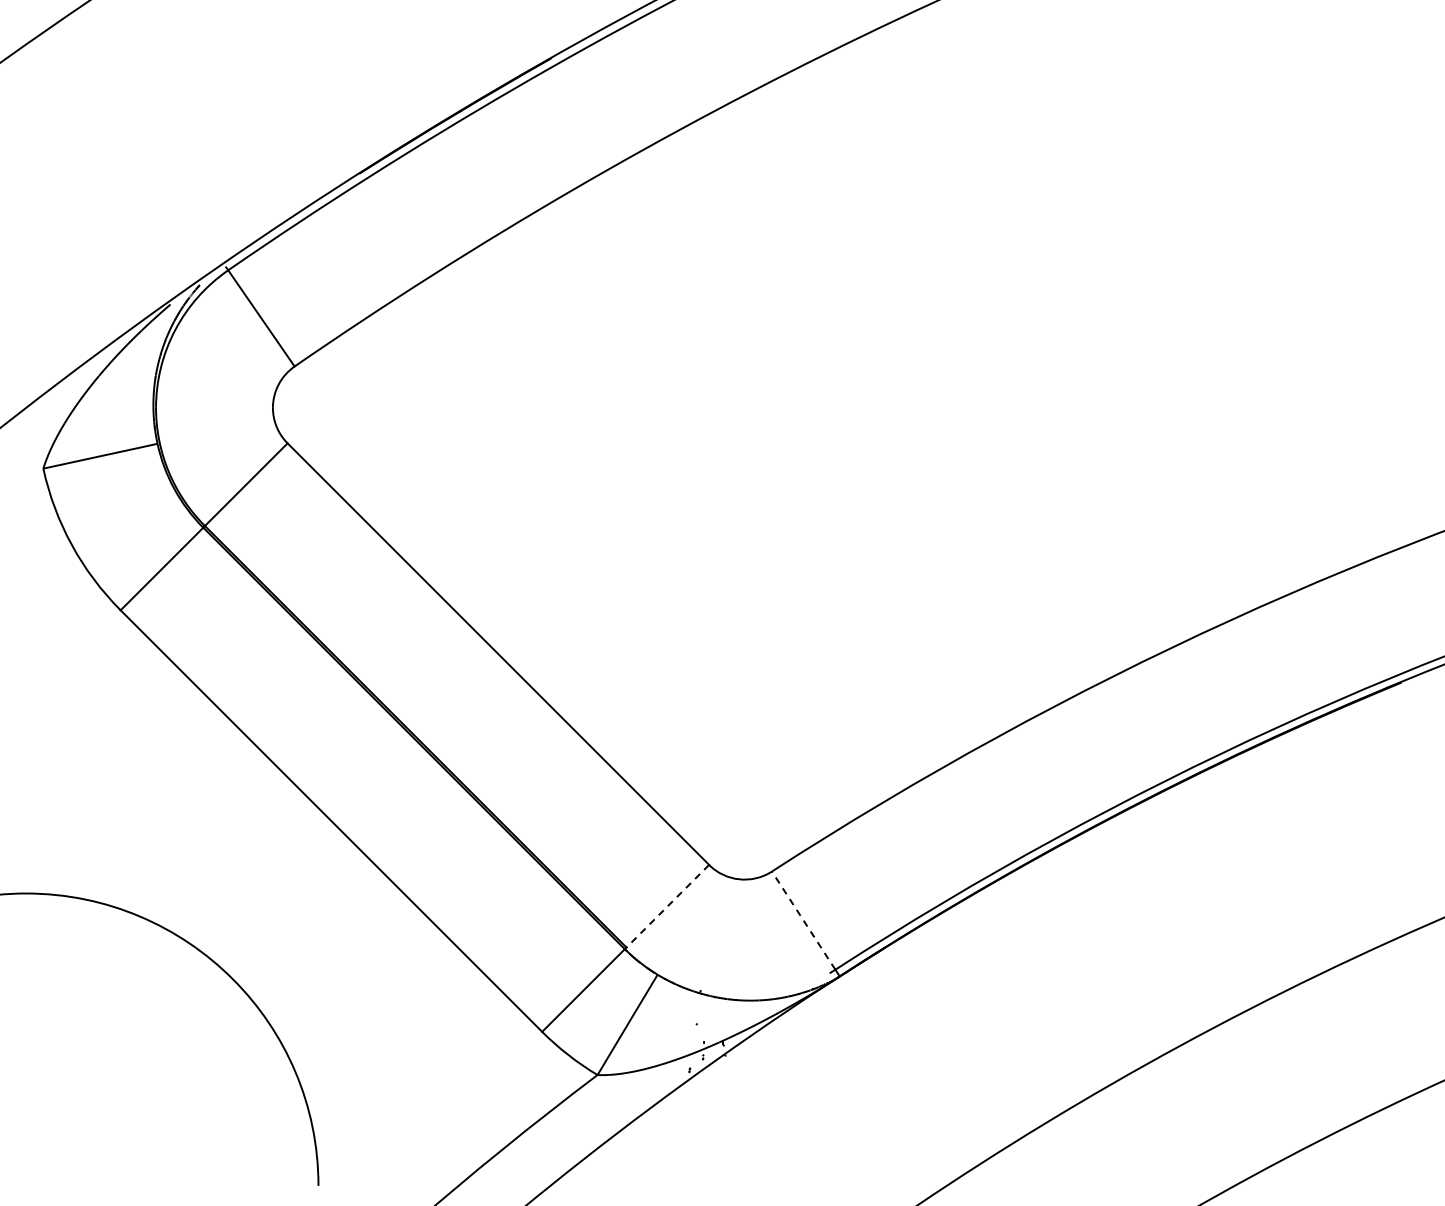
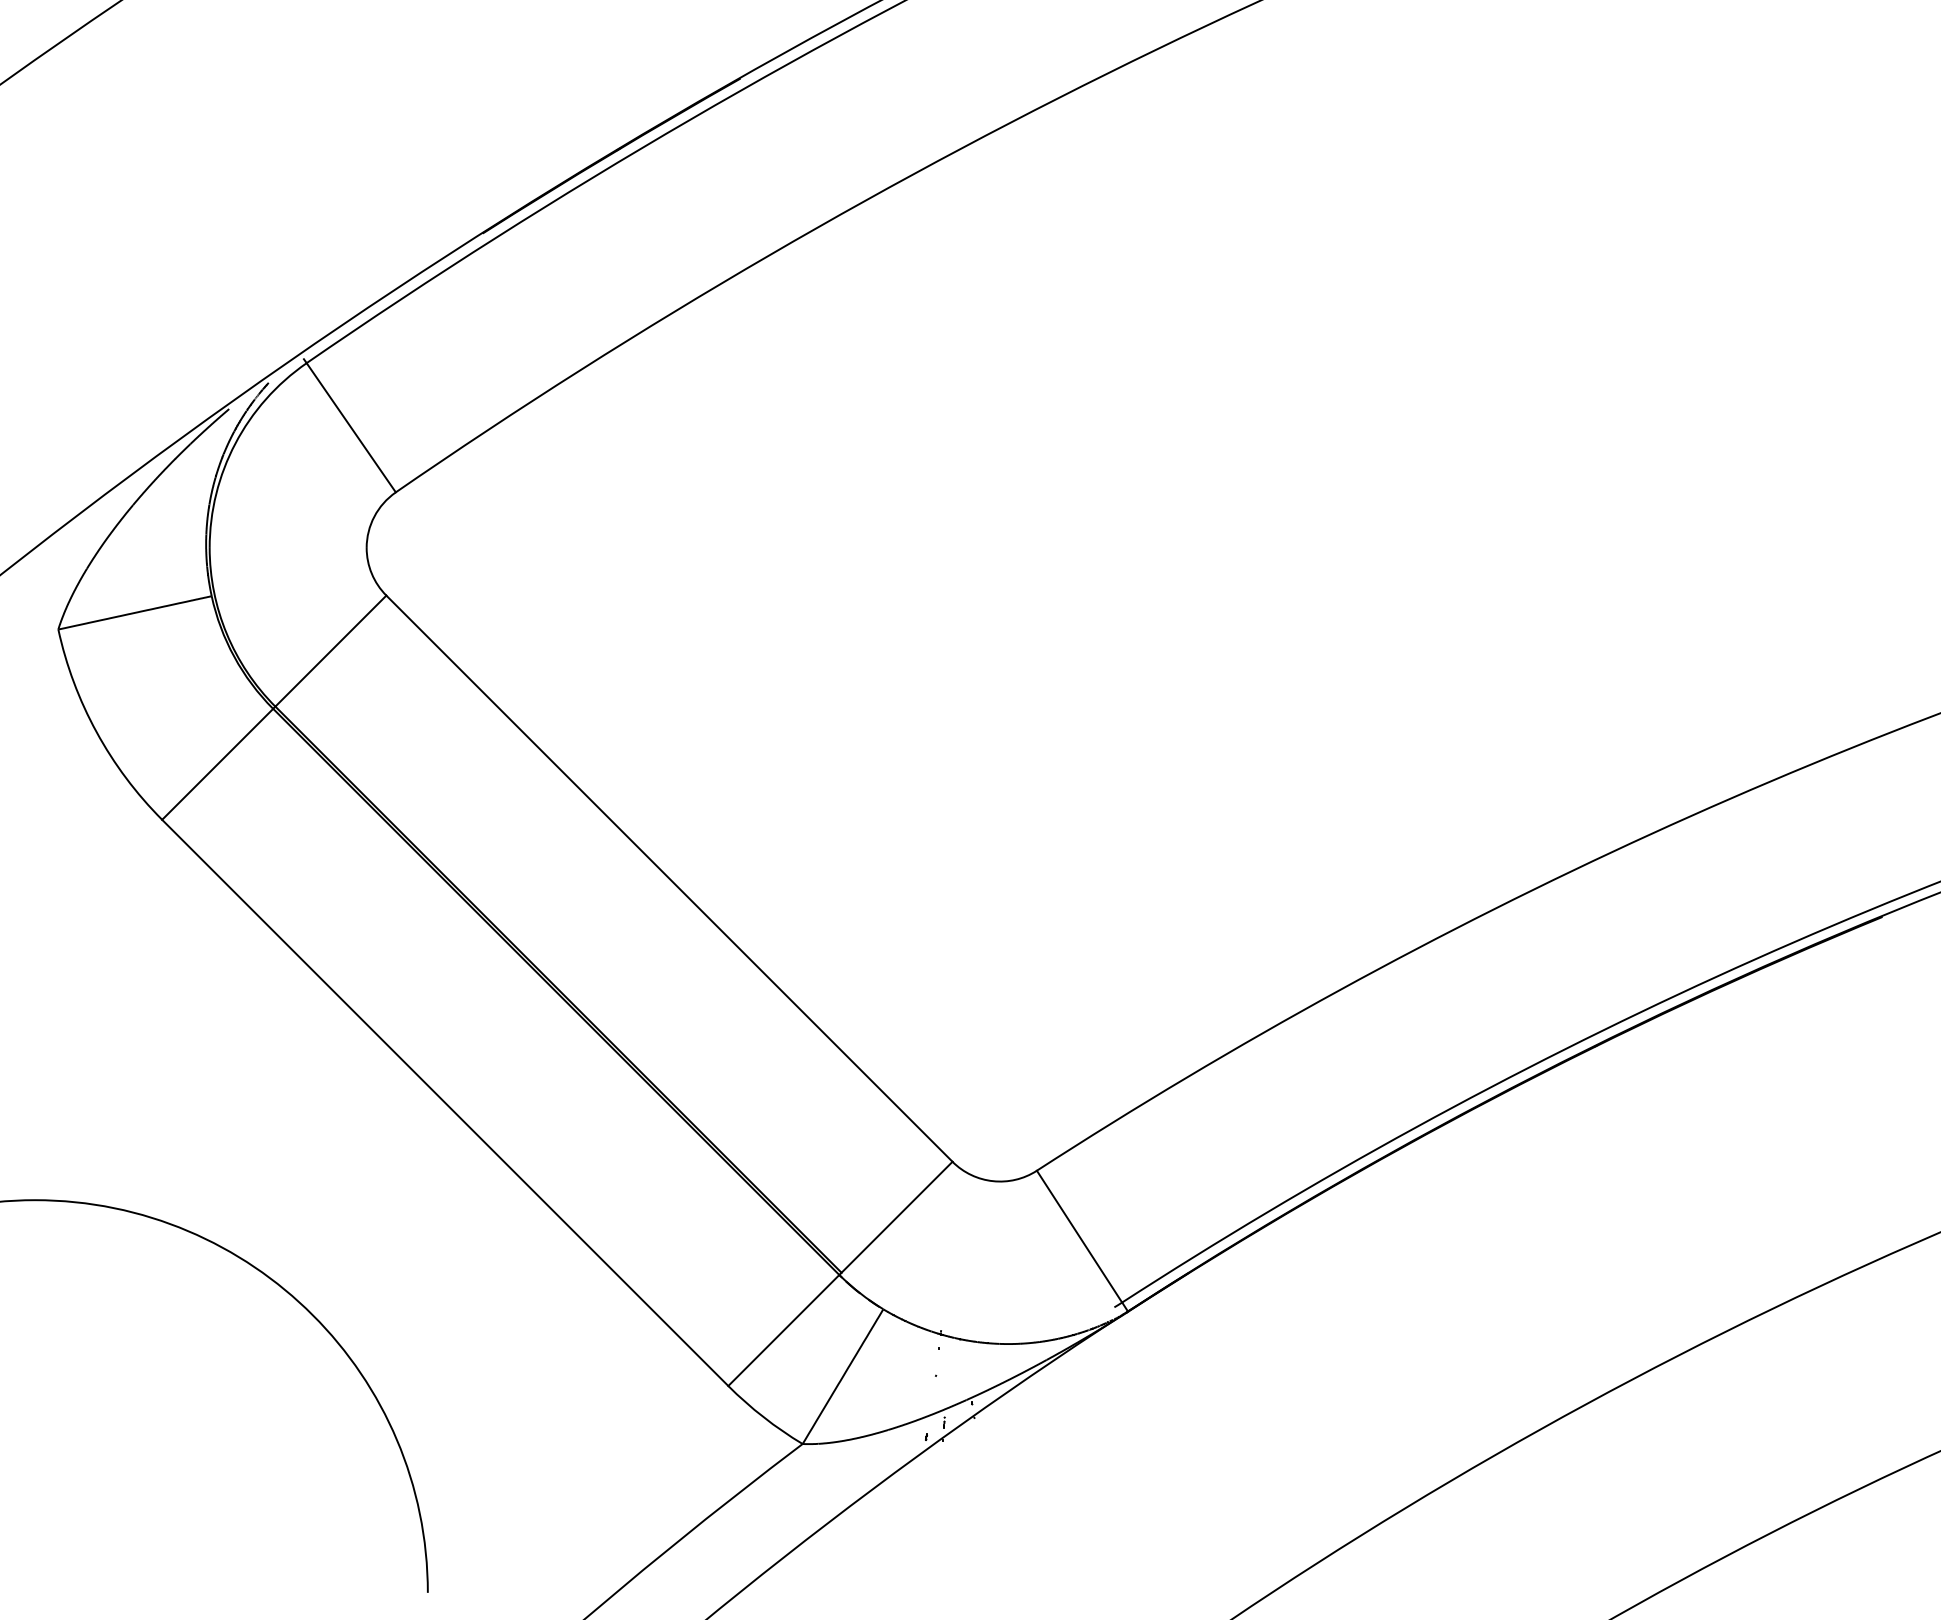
line: (667, 906) -> (896, 1217), dashed -> solid
line: (803, 920) -> (1079, 1236), dashed -> solid

